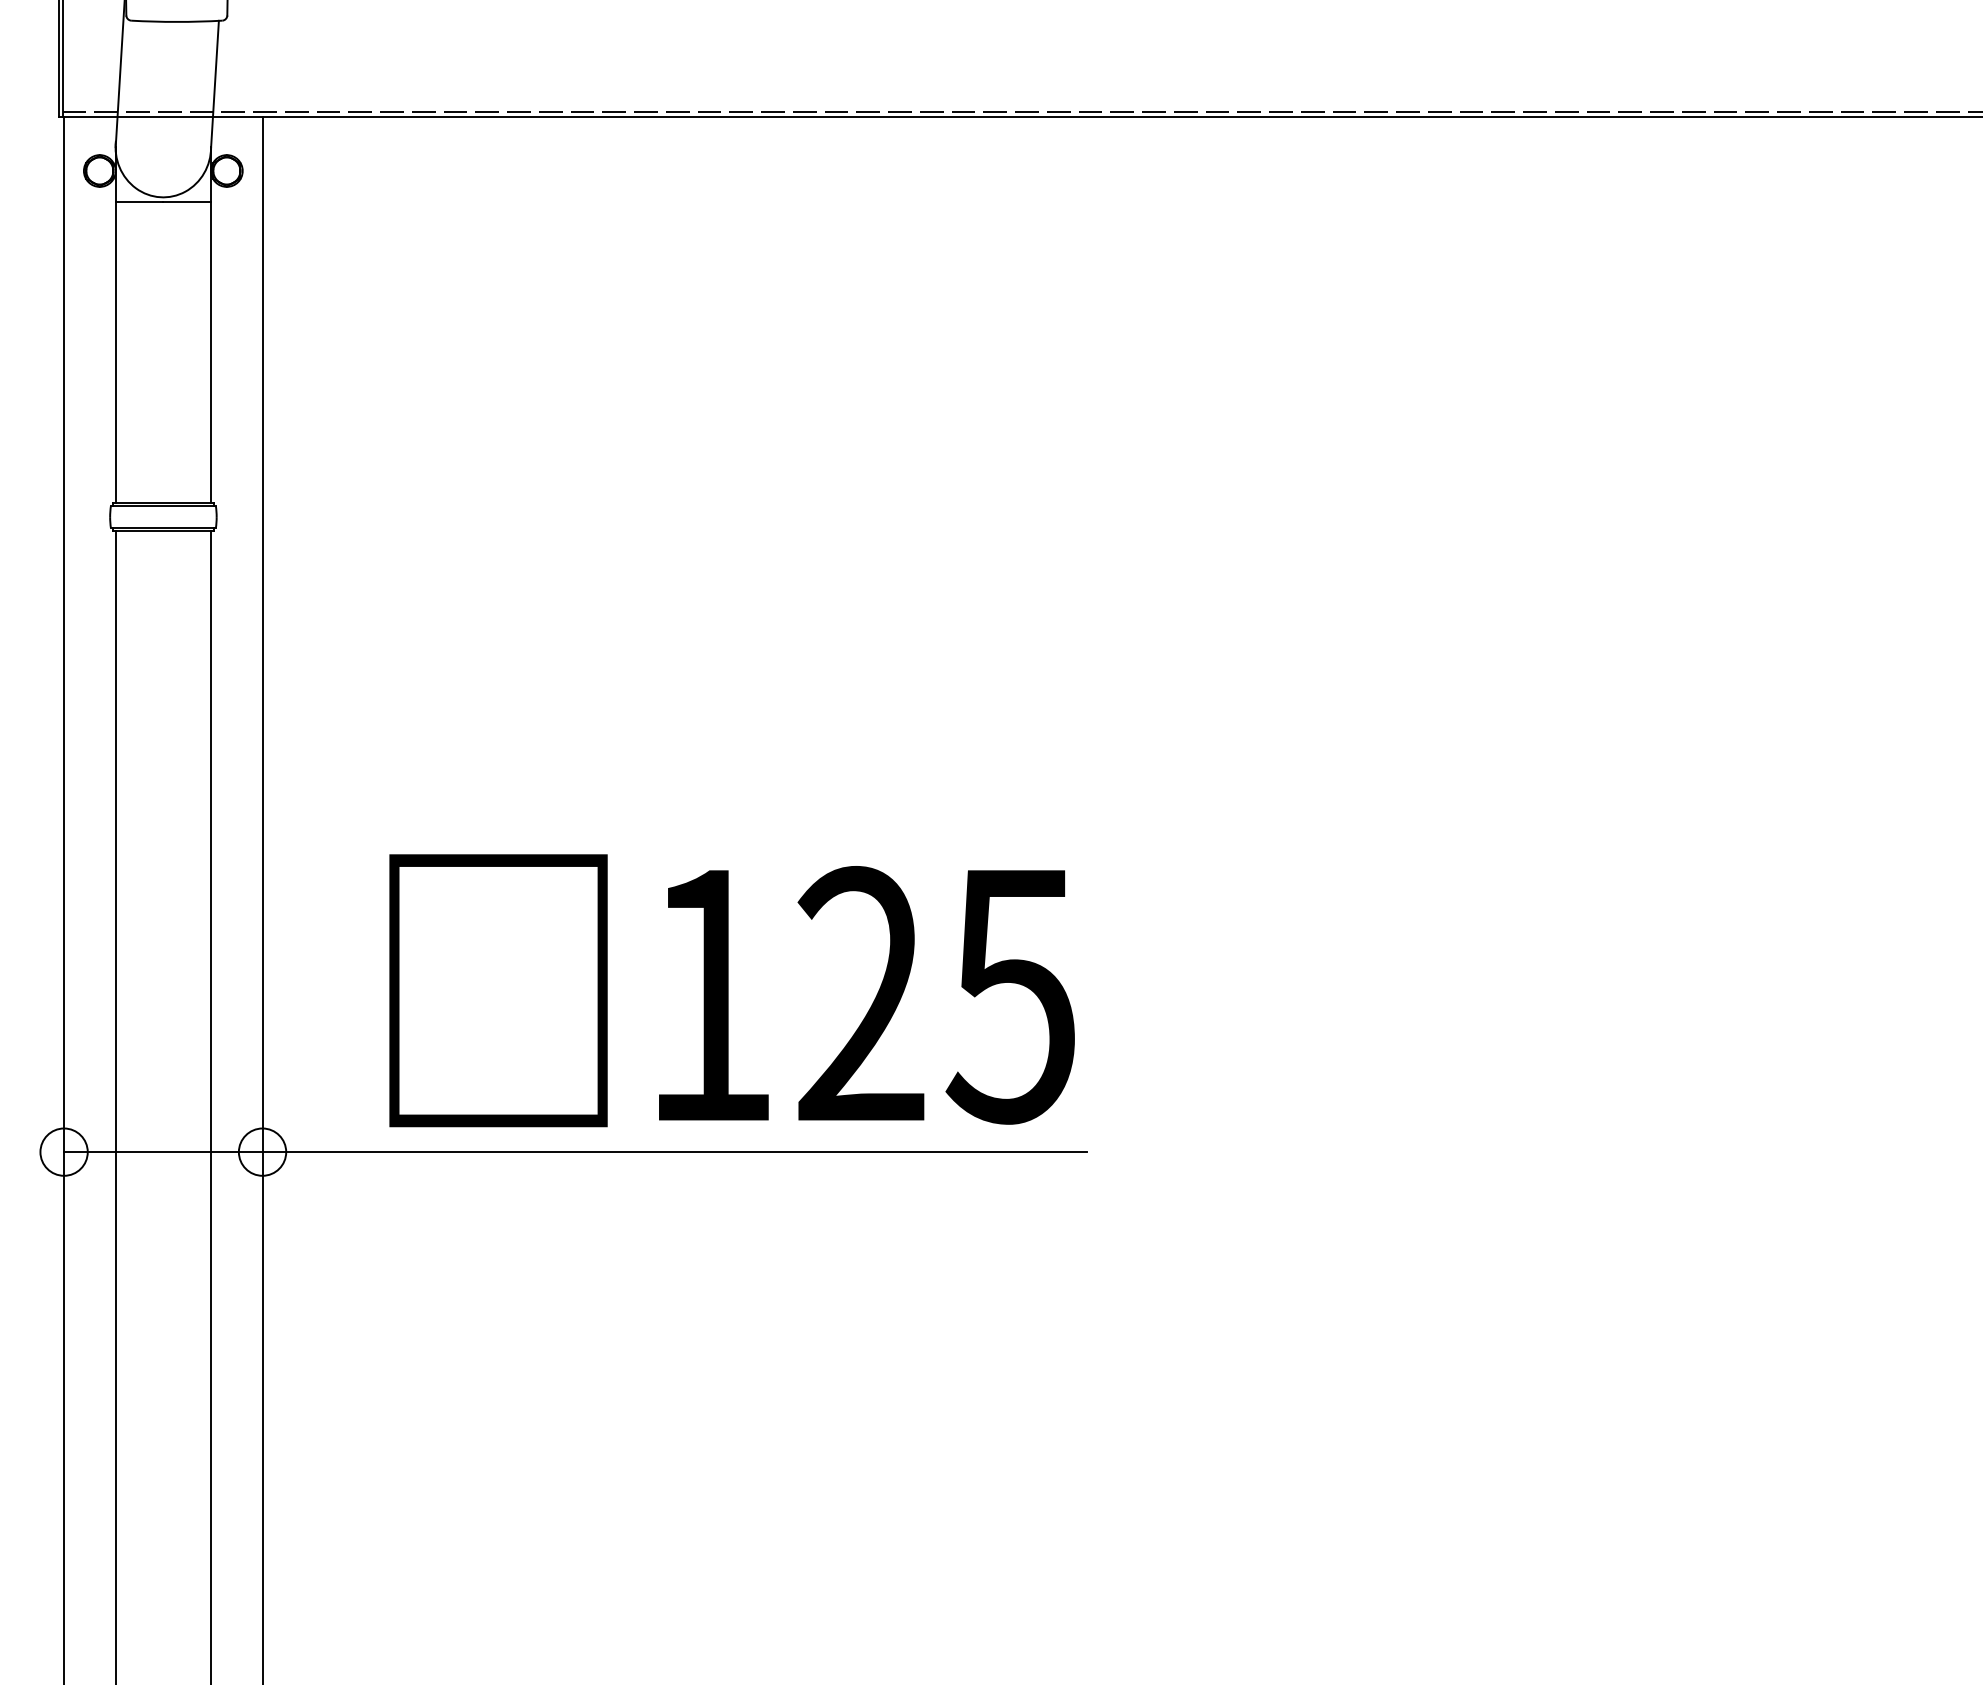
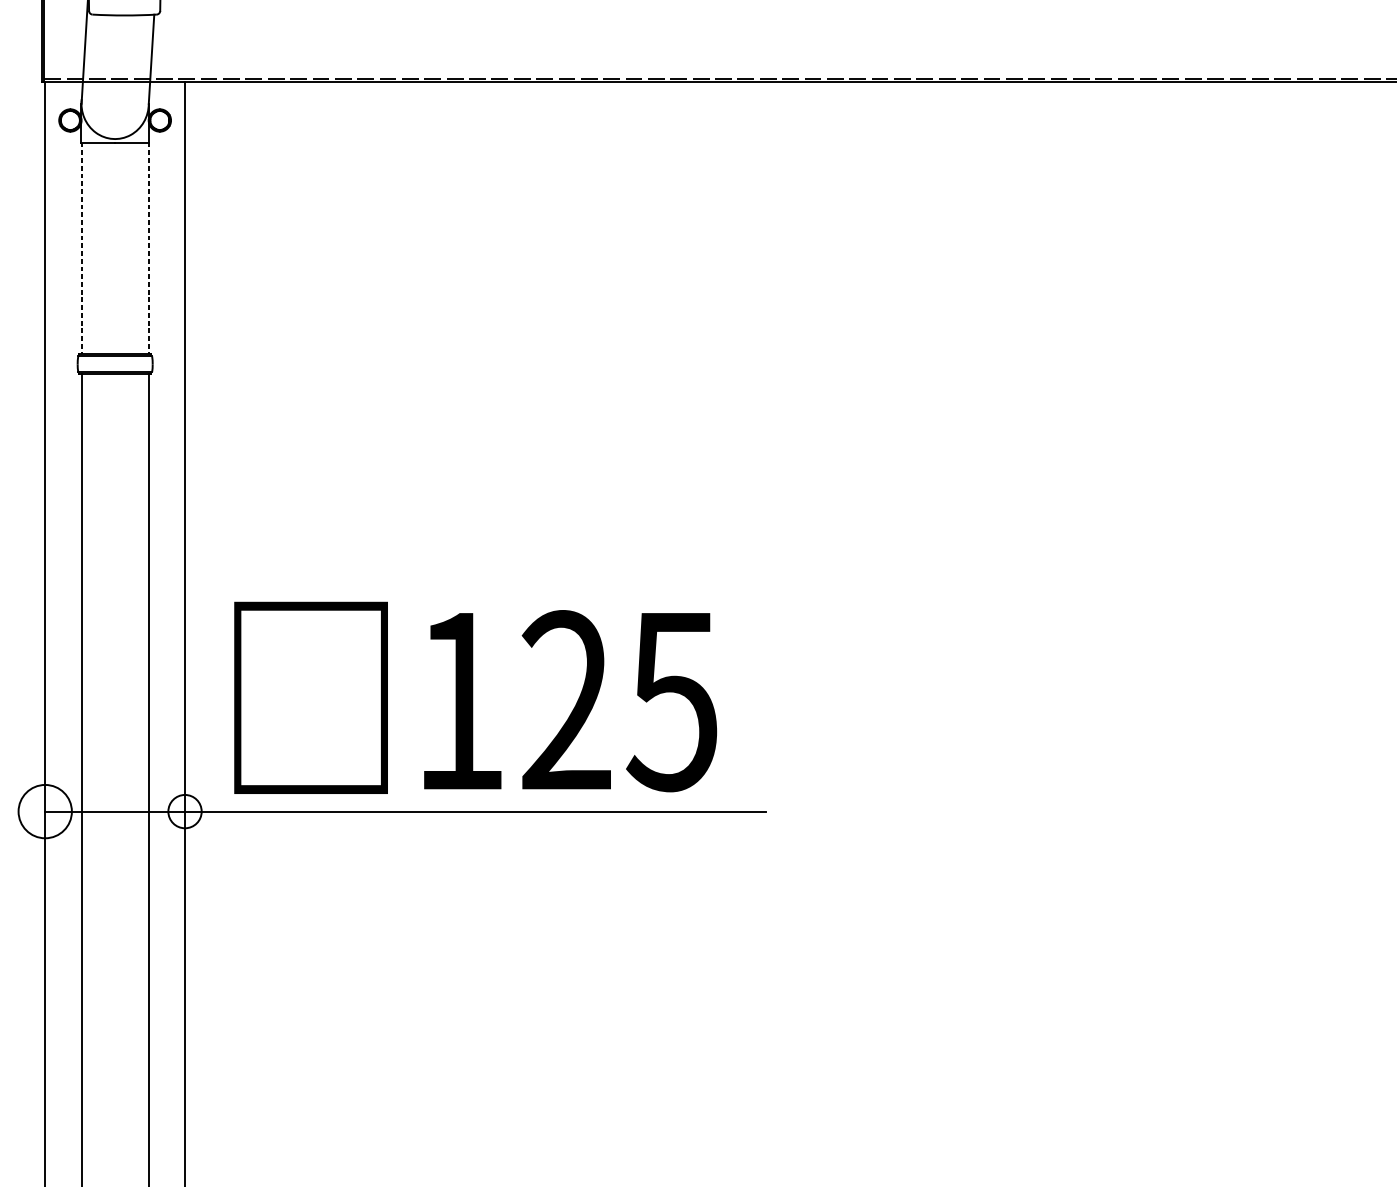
line: (115, 353) -> (81, 249), solid -> dashed
line: (210, 353) -> (148, 249), solid -> dashed
text: (731, 990) -> (475, 697), moved
circle: (63, 1151) -> (44, 811), size x1.6

